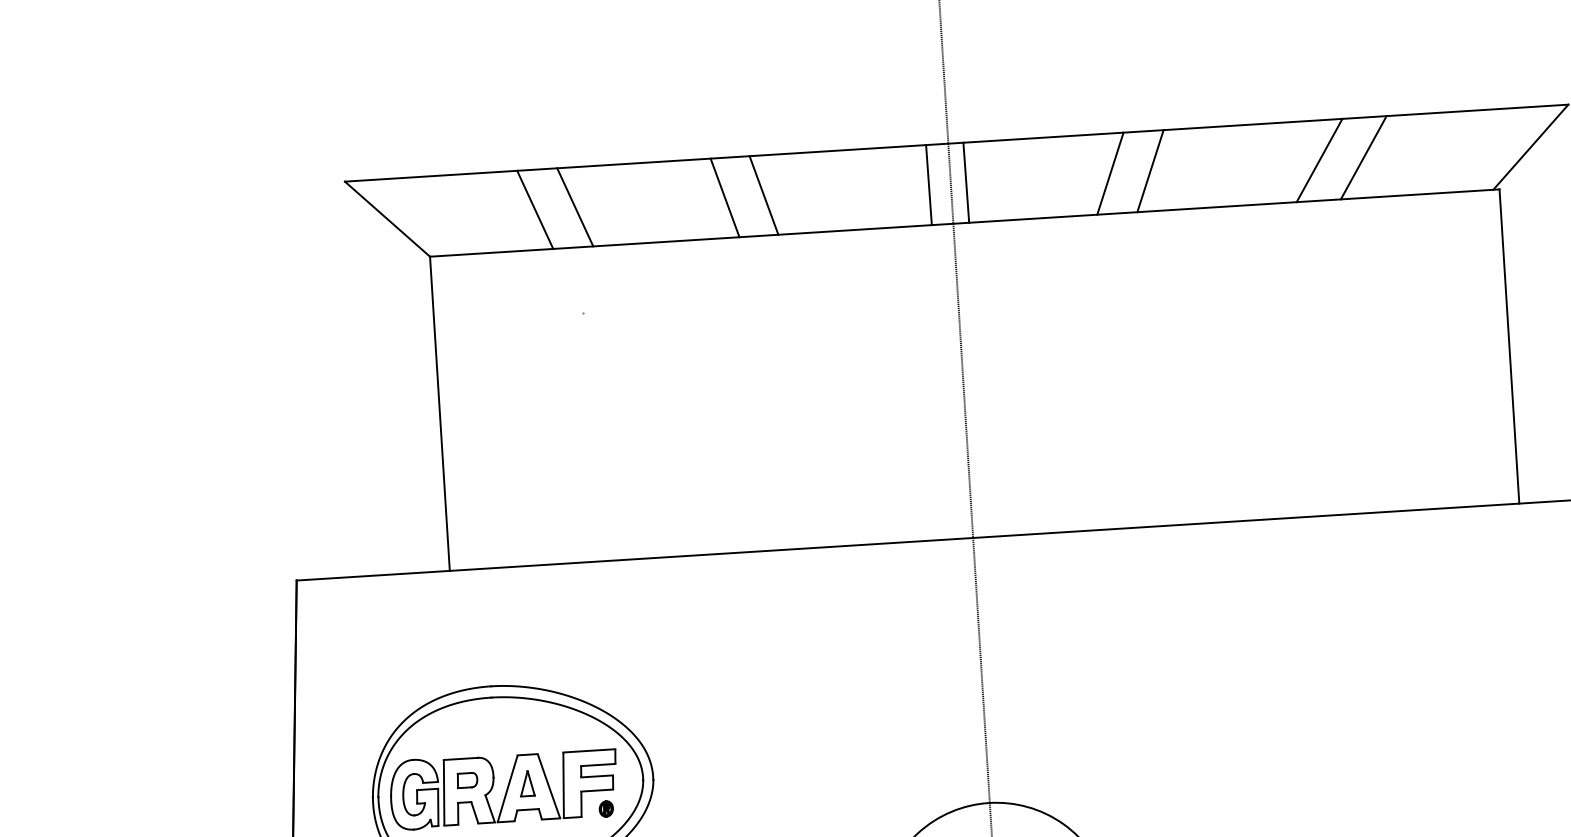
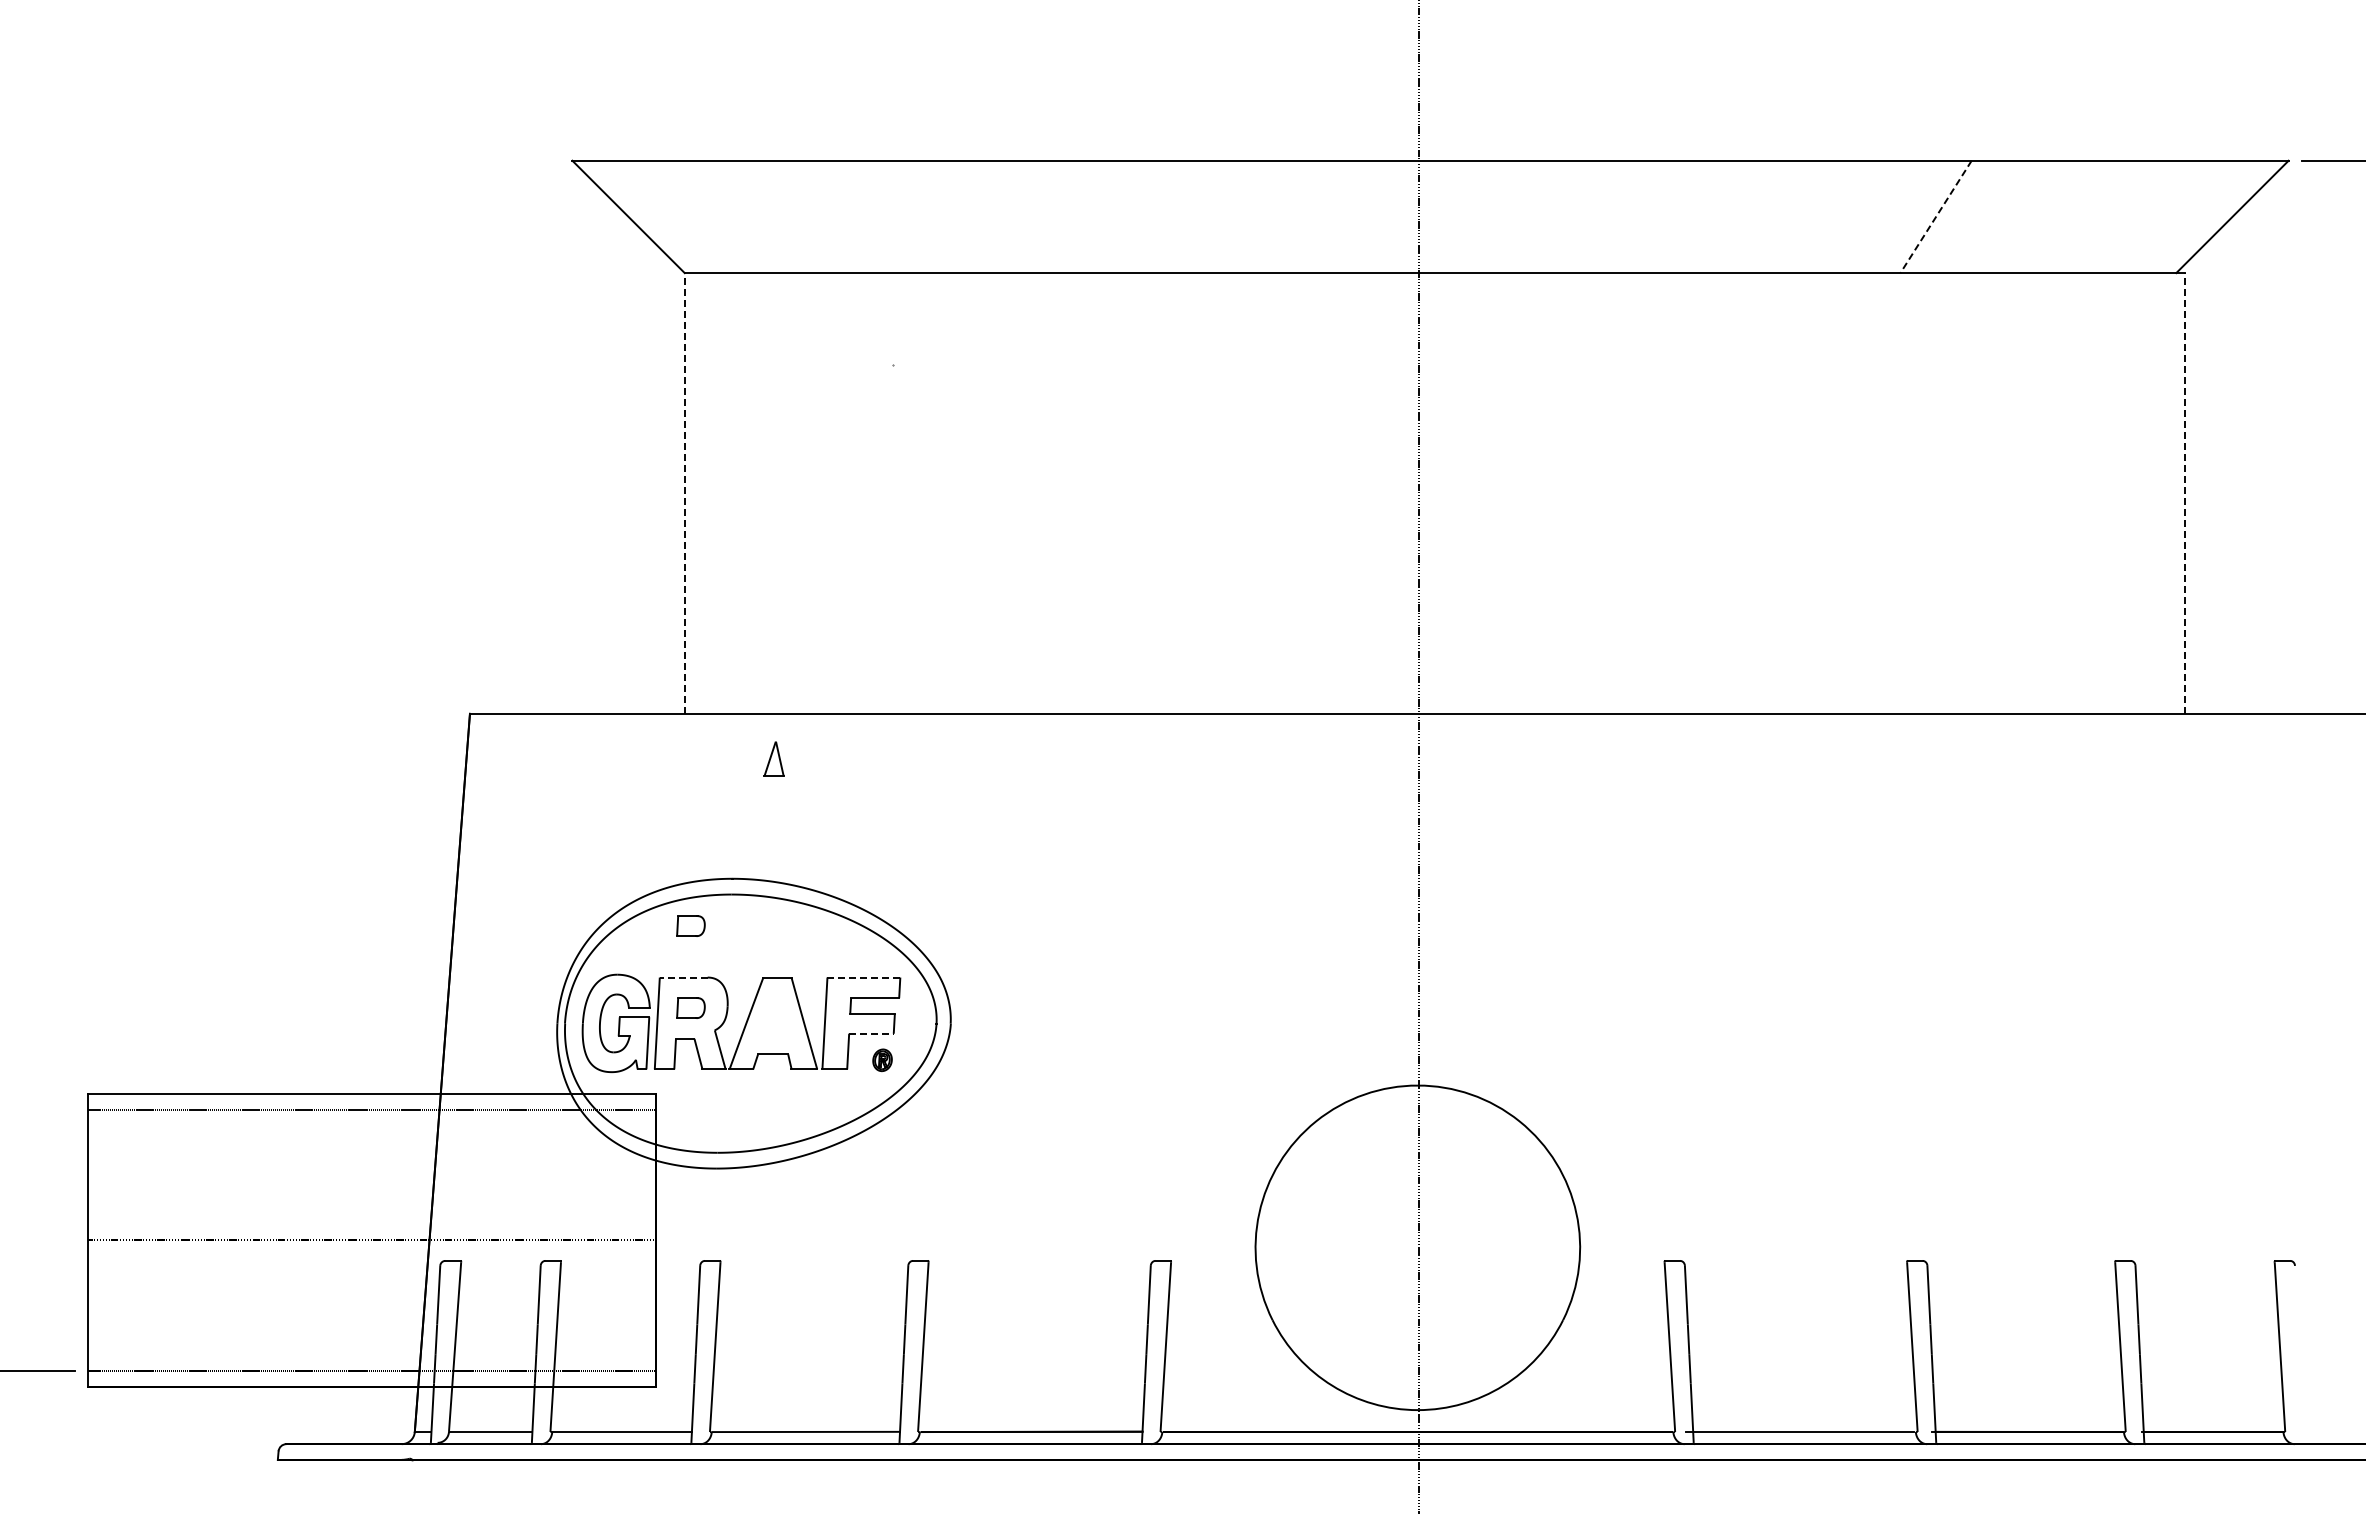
line: (1363, 157) -> (1997, 216), removed
line: (1319, 160) -> (1936, 216), solid -> dashed
line: (1150, 170) -> (1698, 216), removed
line: (1110, 173) -> (1642, 216), removed
line: (966, 182) -> (1440, 216), removed
line: (928, 184) -> (1387, 216), removed
line: (763, 195) -> (1156, 216), removed
line: (724, 197) -> (1101, 216), removed
line: (574, 207) -> (891, 216), removed
line: (534, 209) -> (835, 216), removed
line: (1509, 345) -> (2184, 492), solid -> dashed
line: (439, 413) -> (684, 492), solid -> dashed
part: (463, 721) -> (690, 925), added
line: (589, 750) -> (863, 977), solid -> dashed
line: (460, 758) -> (683, 977), solid -> dashed
part: (526, 783) -> (773, 758), moved
line: (597, 790) -> (871, 1033), solid -> dashed

